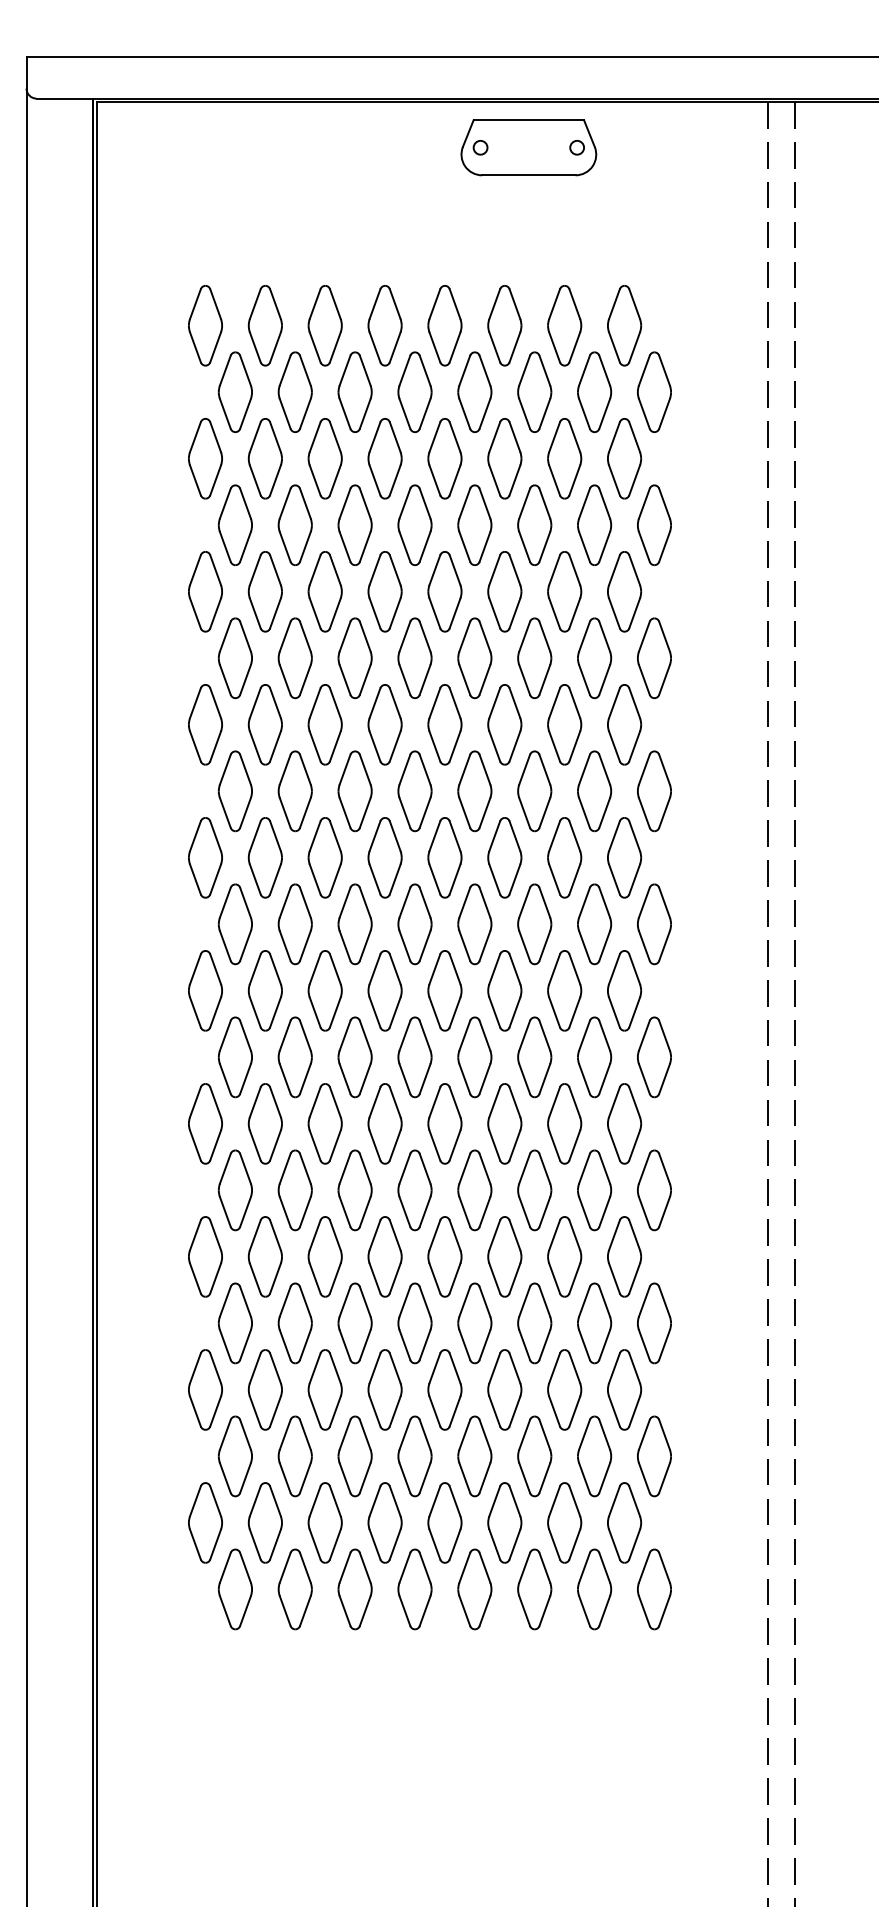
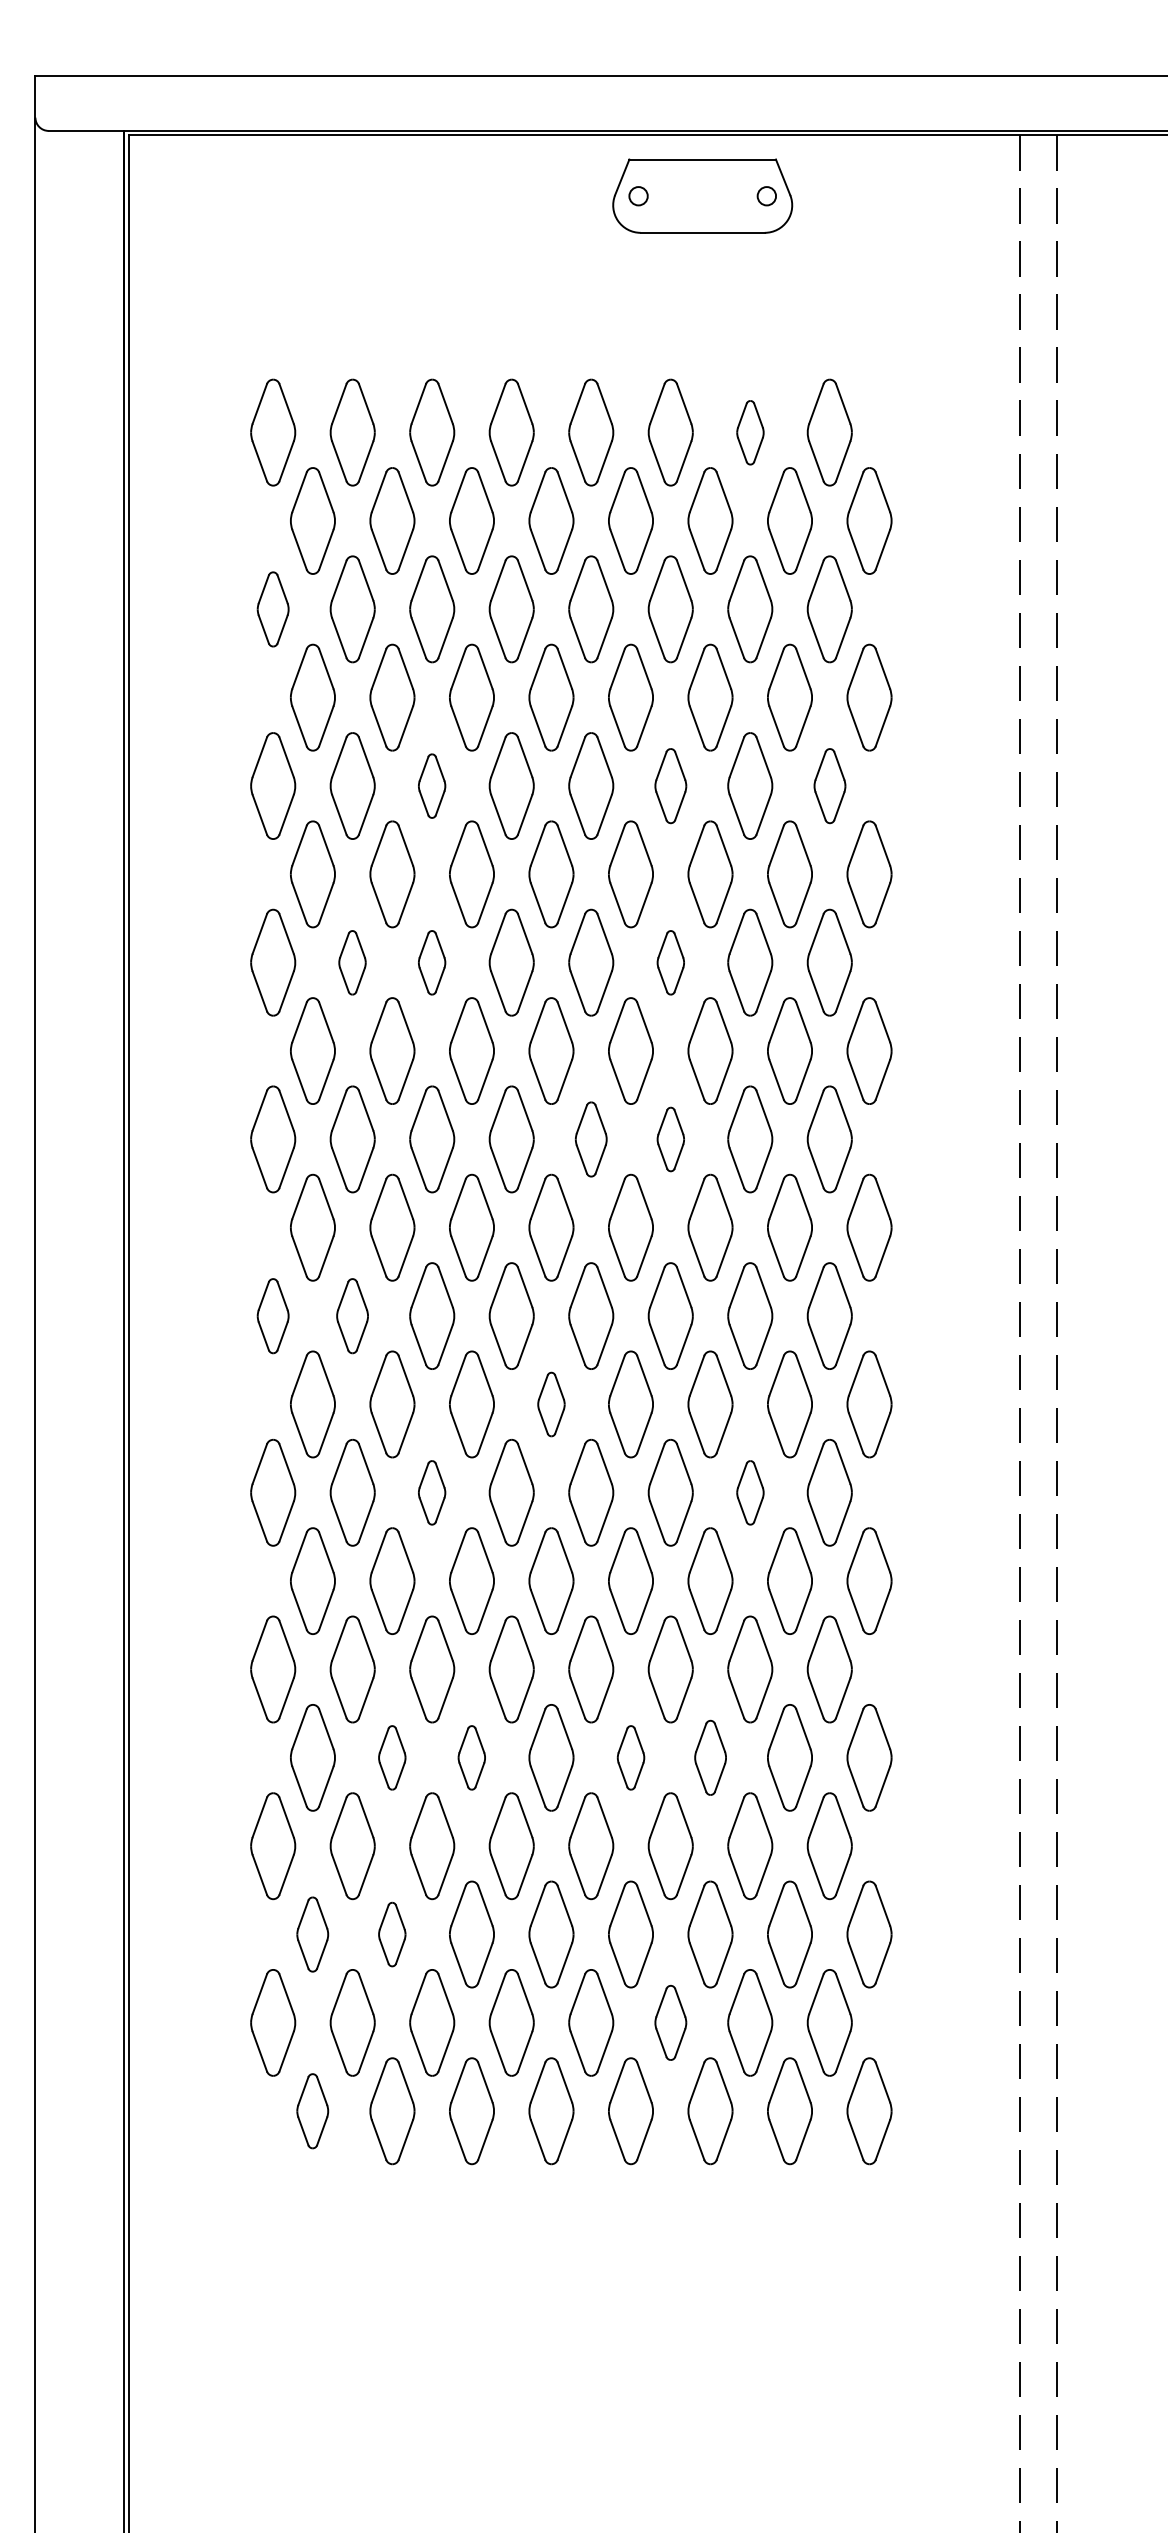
part: (564, 325) -> (750, 432), size x0.6
part: (205, 458) -> (273, 608), size x0.7
part: (324, 591) -> (431, 785), size x0.6
part: (504, 591) -> (670, 785), size x0.7
part: (624, 591) -> (829, 785), size x0.7
part: (264, 724) -> (351, 962), size x0.6
part: (324, 724) -> (431, 962), size x0.6
part: (504, 724) -> (670, 962), size x0.6
part: (444, 857) -> (590, 1138), size x0.7
part: (504, 857) -> (670, 1138), size x0.6
part: (205, 990) -> (273, 1315), size x0.7
part: (264, 990) -> (351, 1315), size x0.7
part: (414, 1057) -> (550, 1404), size x0.6
part: (324, 1123) -> (431, 1492), size x0.6
part: (564, 1123) -> (750, 1492), size x0.6
part: (294, 1323) -> (391, 1757), size x0.6
part: (354, 1323) -> (471, 1757), size x0.6
part: (474, 1323) -> (630, 1757), size x0.6
part: (534, 1323) -> (710, 1757), size x0.7
part: (234, 1456) -> (311, 1934), size x0.7
part: (294, 1456) -> (391, 1934), size x0.6
part: (504, 1522) -> (670, 2022), size x0.7
part: (234, 1589) -> (311, 2111), size x0.7

